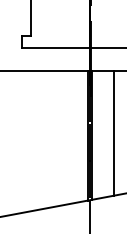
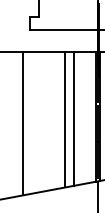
line: (65, 137) -> (73, 118), added
line: (57, 138) -> (65, 119), added
line: (15, 142) -> (23, 123), added

